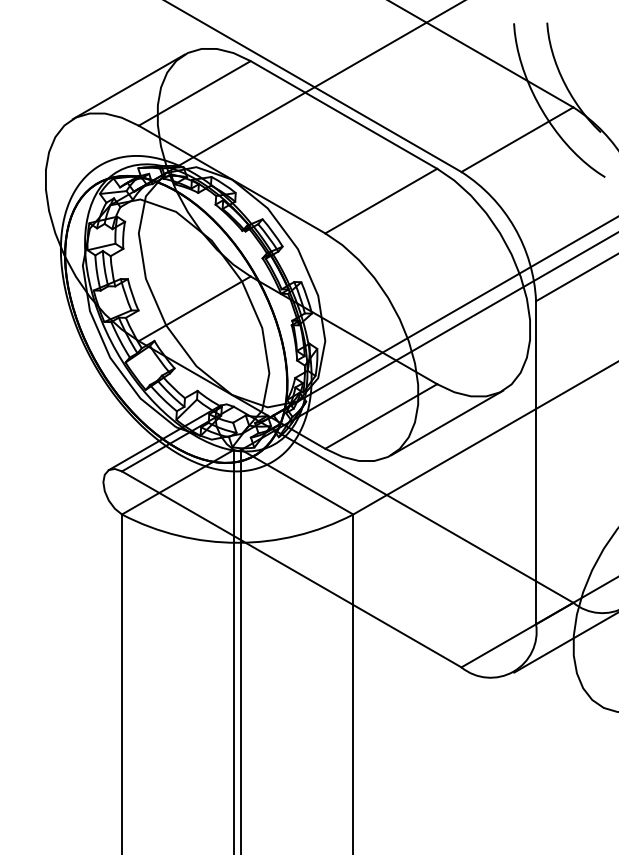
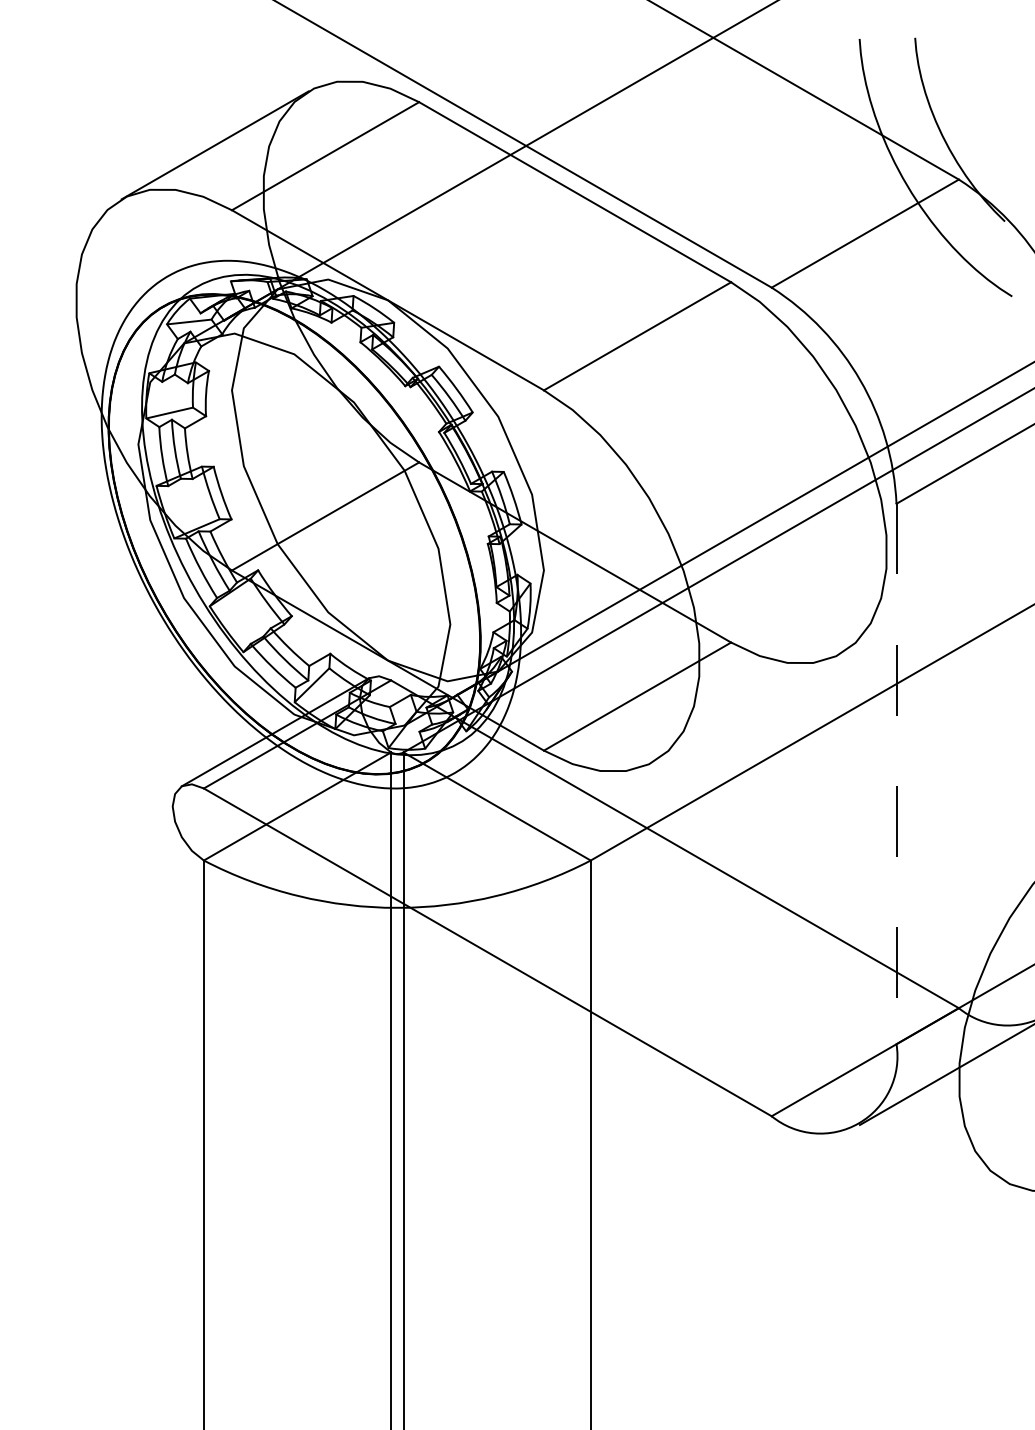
line: (447, 422) -> (748, 706), removed
line: (536, 462) -> (897, 773), solid -> dashed

